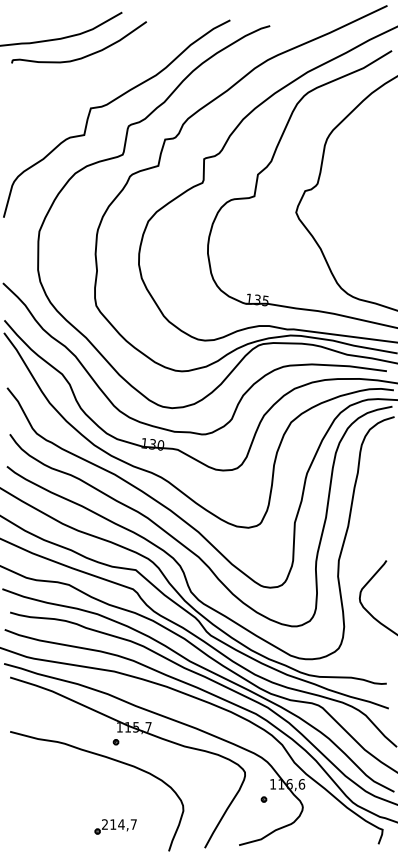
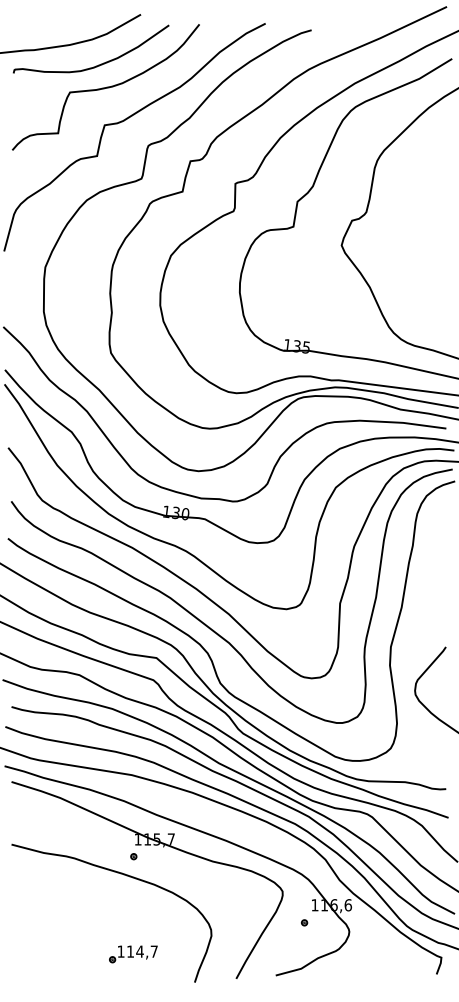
curve: (91, 75) -> (105, 87), added
text: (104, 824) -> (120, 951), 214,7 -> 114,7

